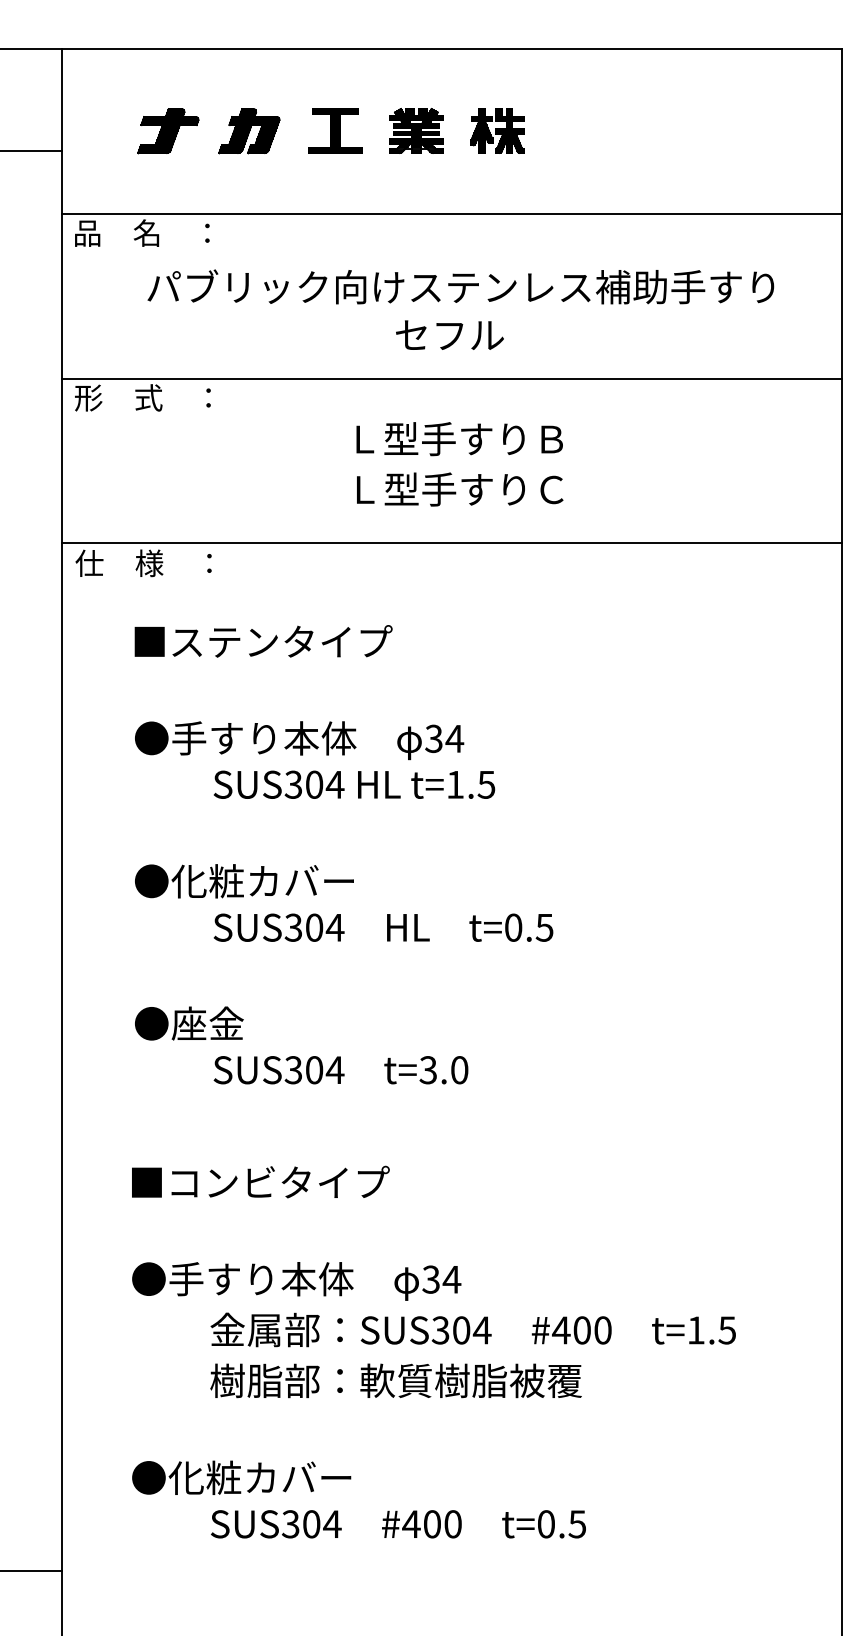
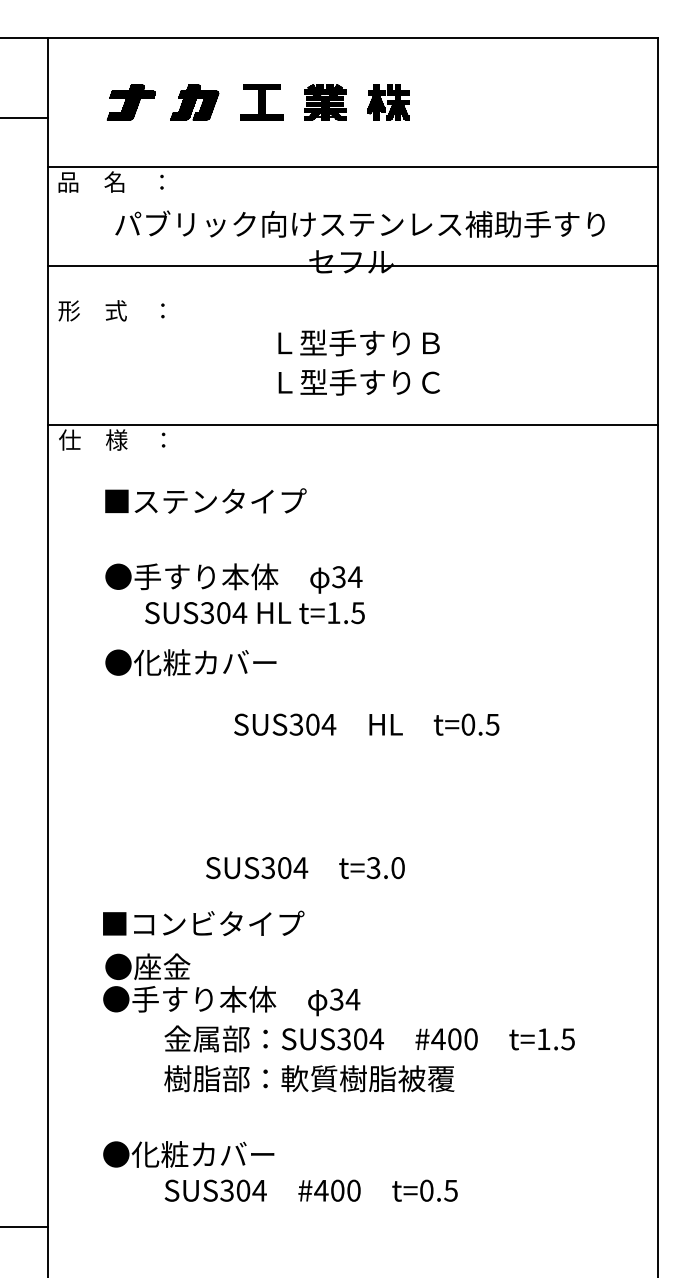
line: (451, 378) -> (352, 265), moved
text: (354, 784) -> (255, 612), moved
text: (244, 881) -> (190, 662), moved
text: (383, 927) -> (366, 724), moved
text: (189, 1023) -> (147, 966), moved
text: (340, 1070) -> (305, 868), moved

